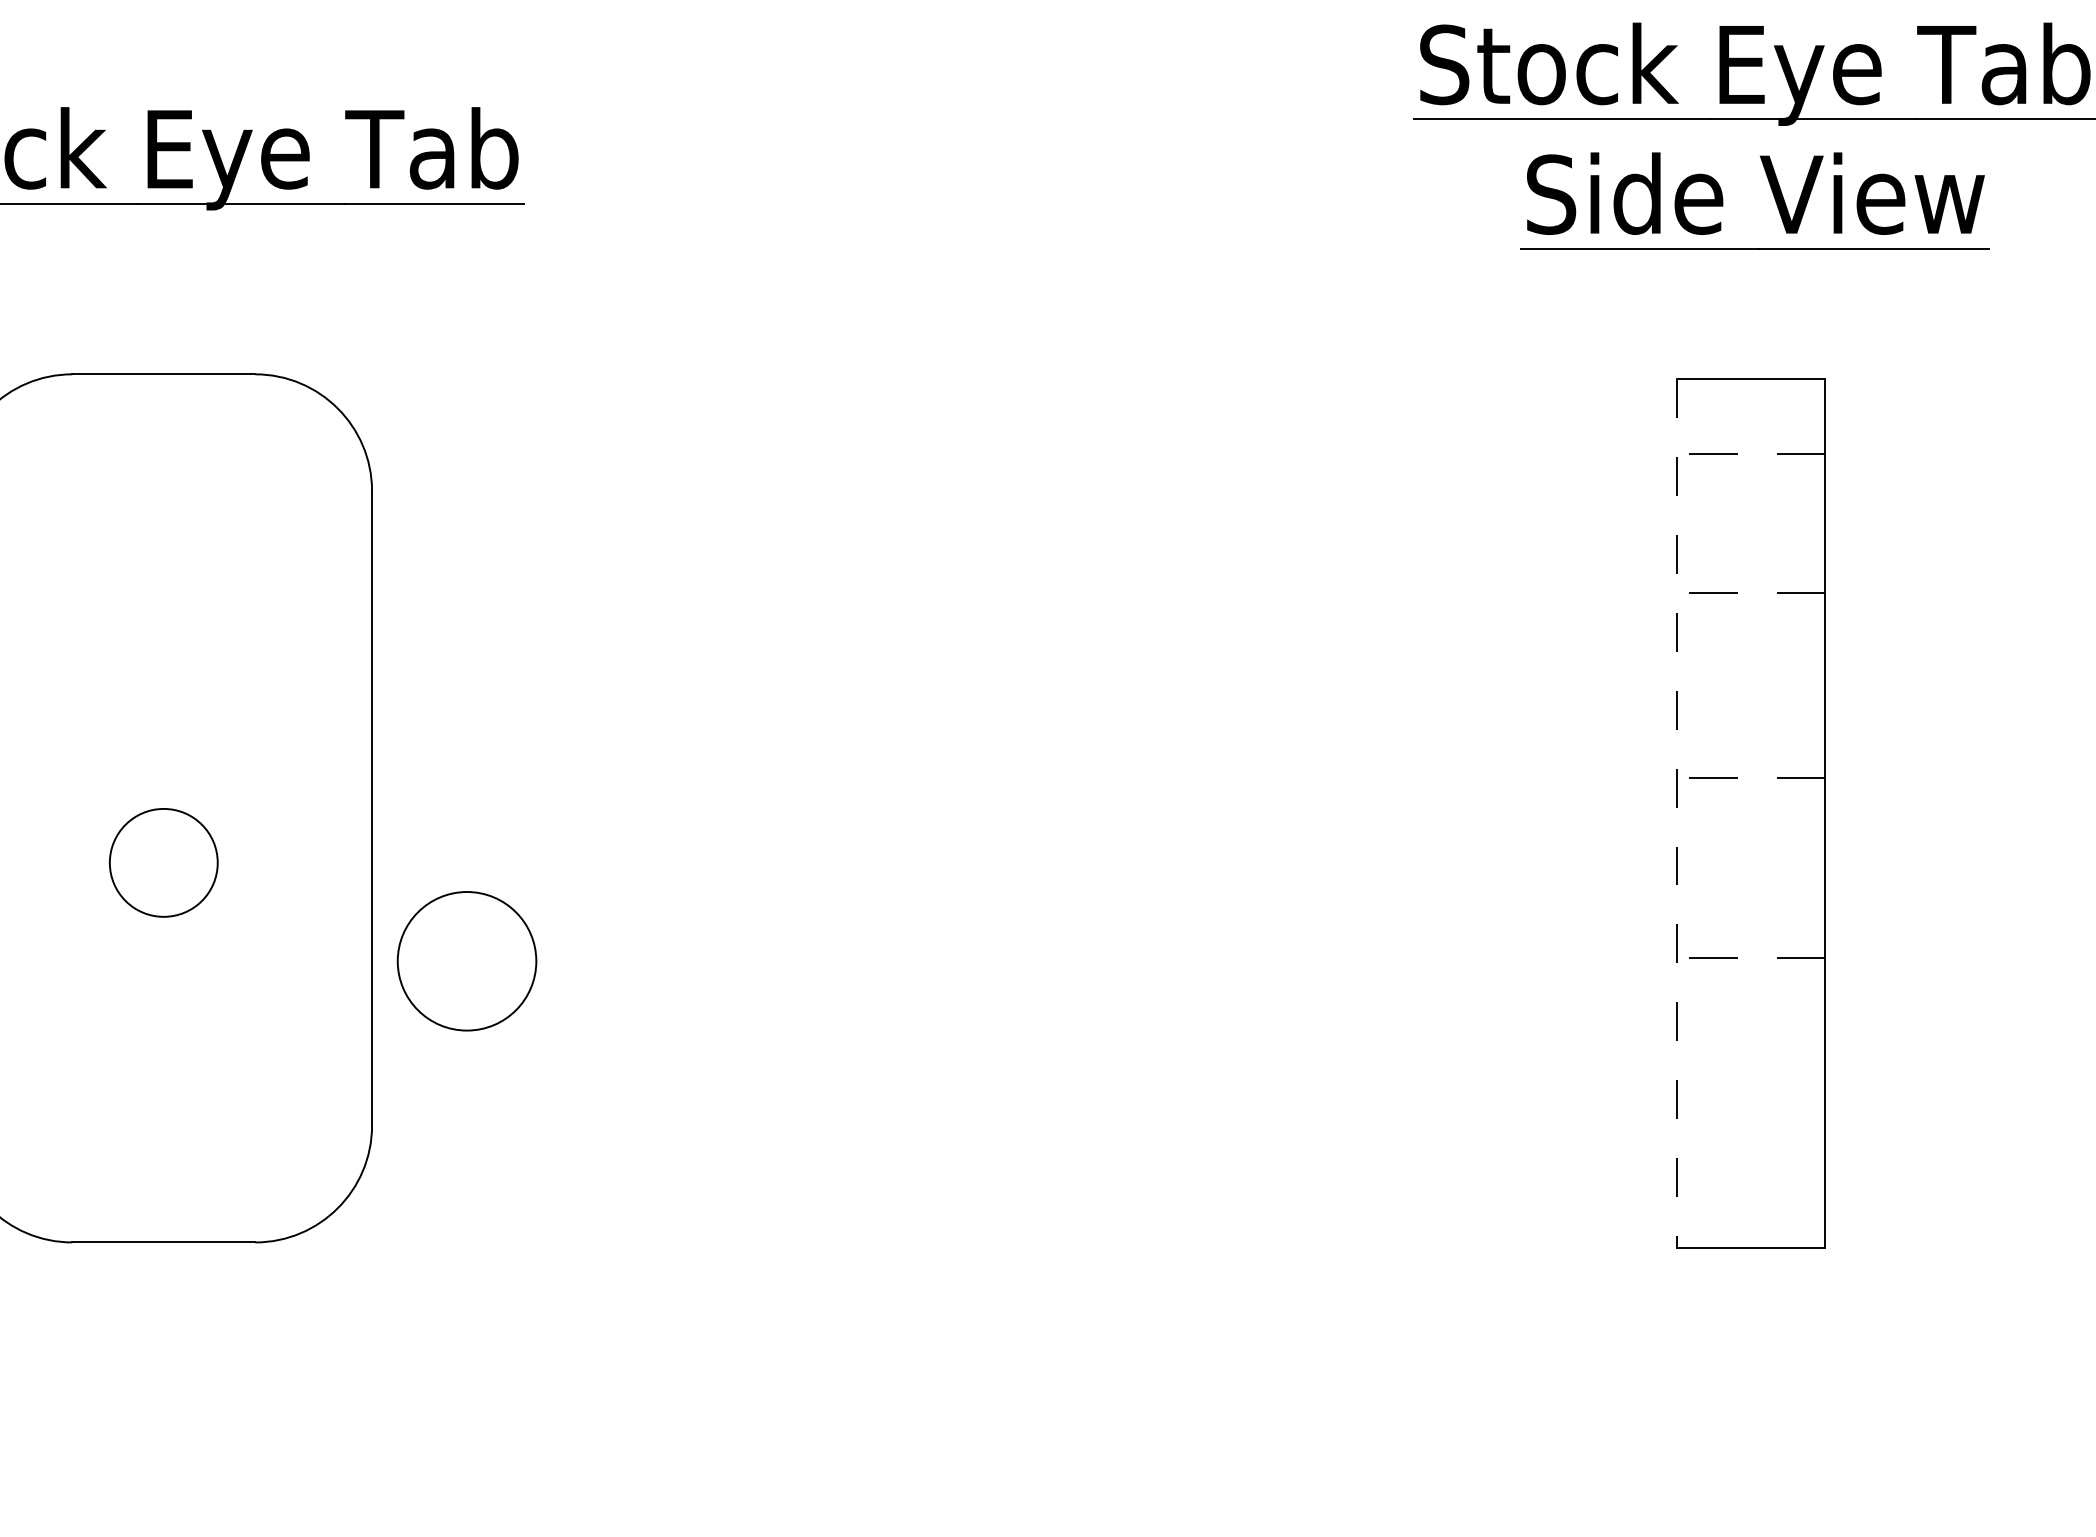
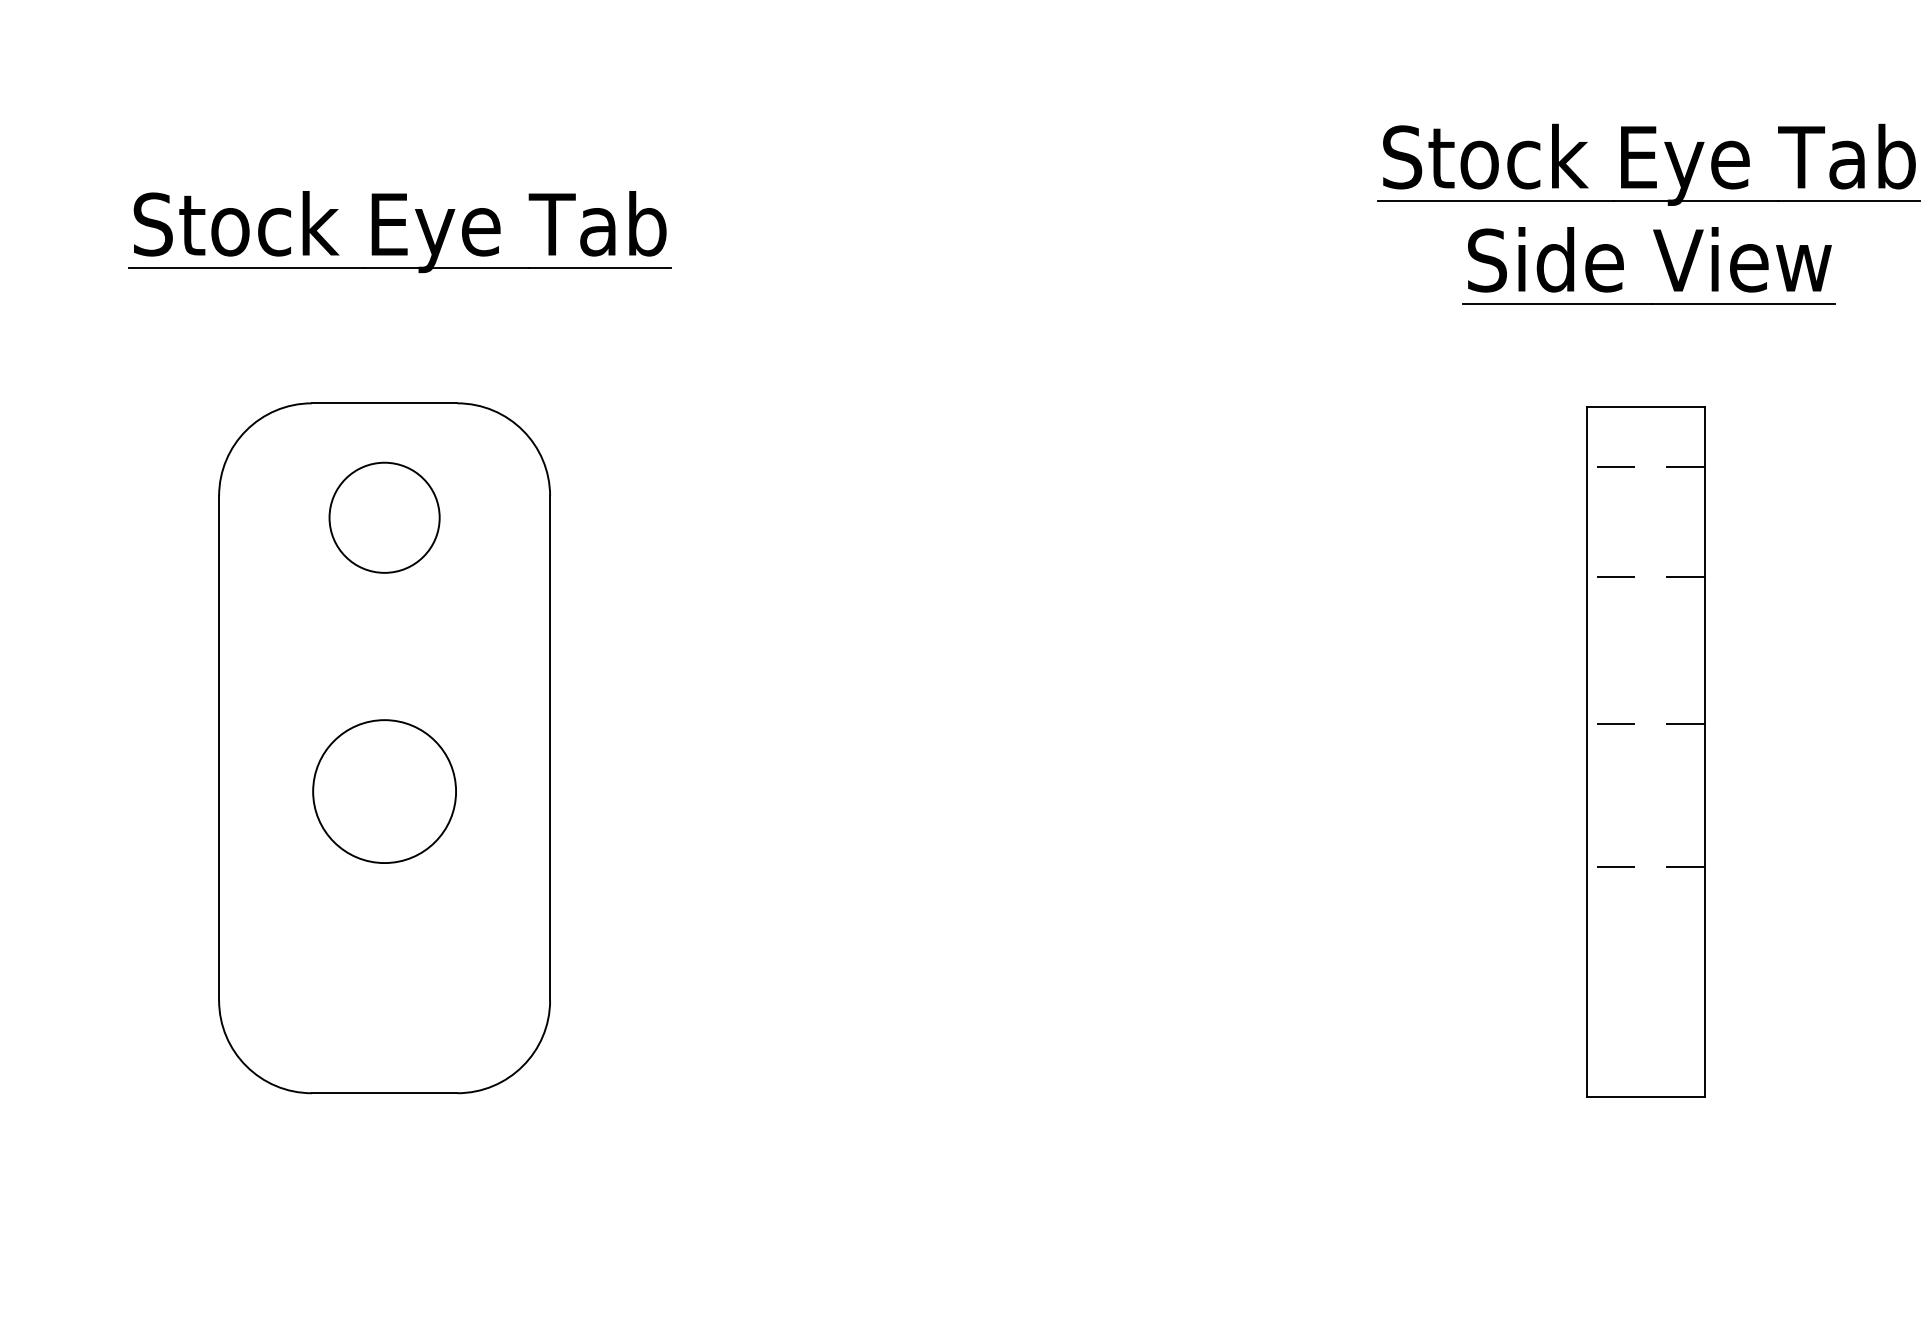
line: (1677, 813) -> (1587, 752), dashed -> solid
circle: (163, 862) -> (384, 791), size x1.67
circle: (466, 960) -> (384, 517), moved

